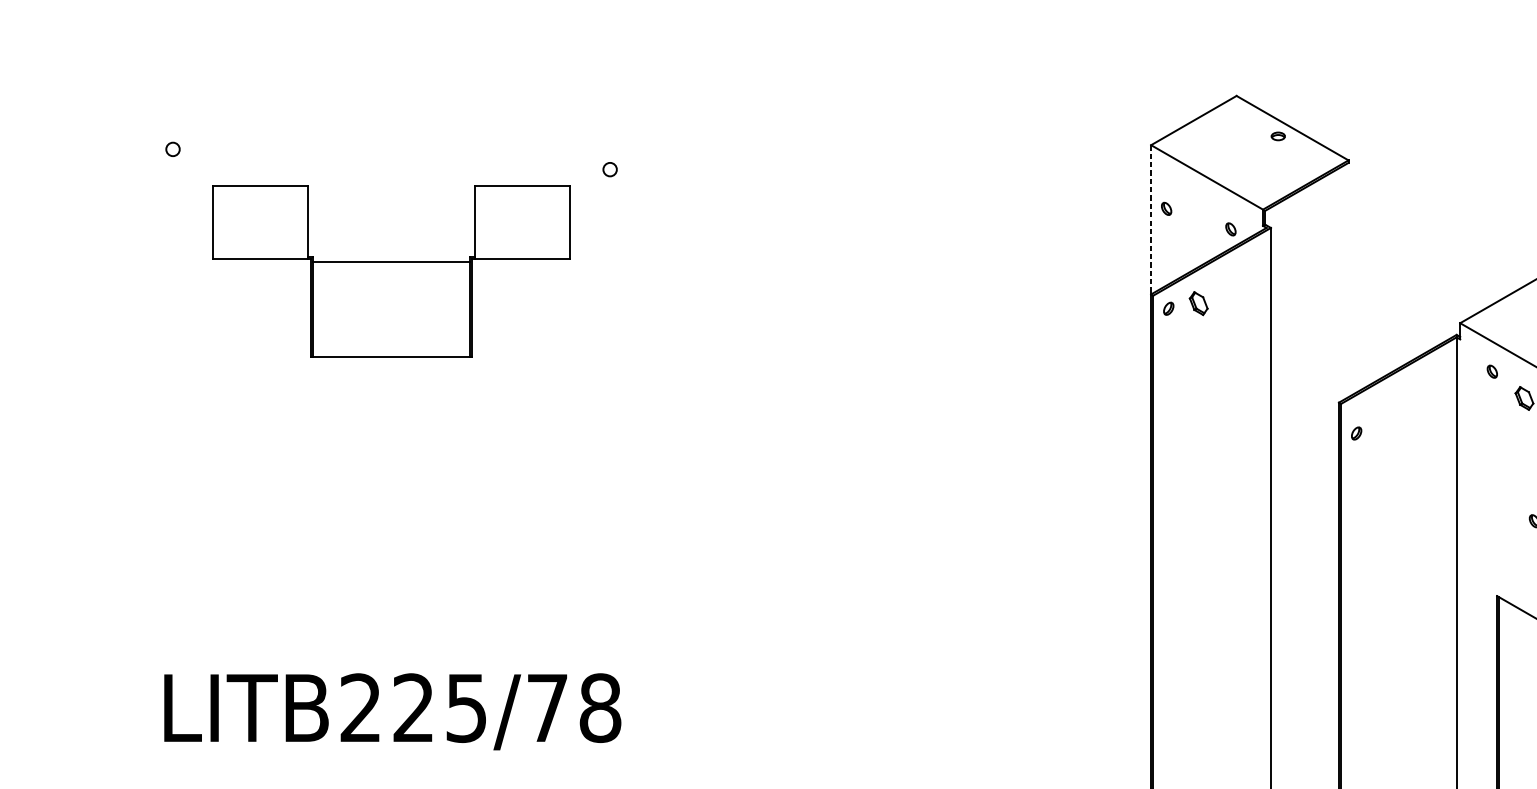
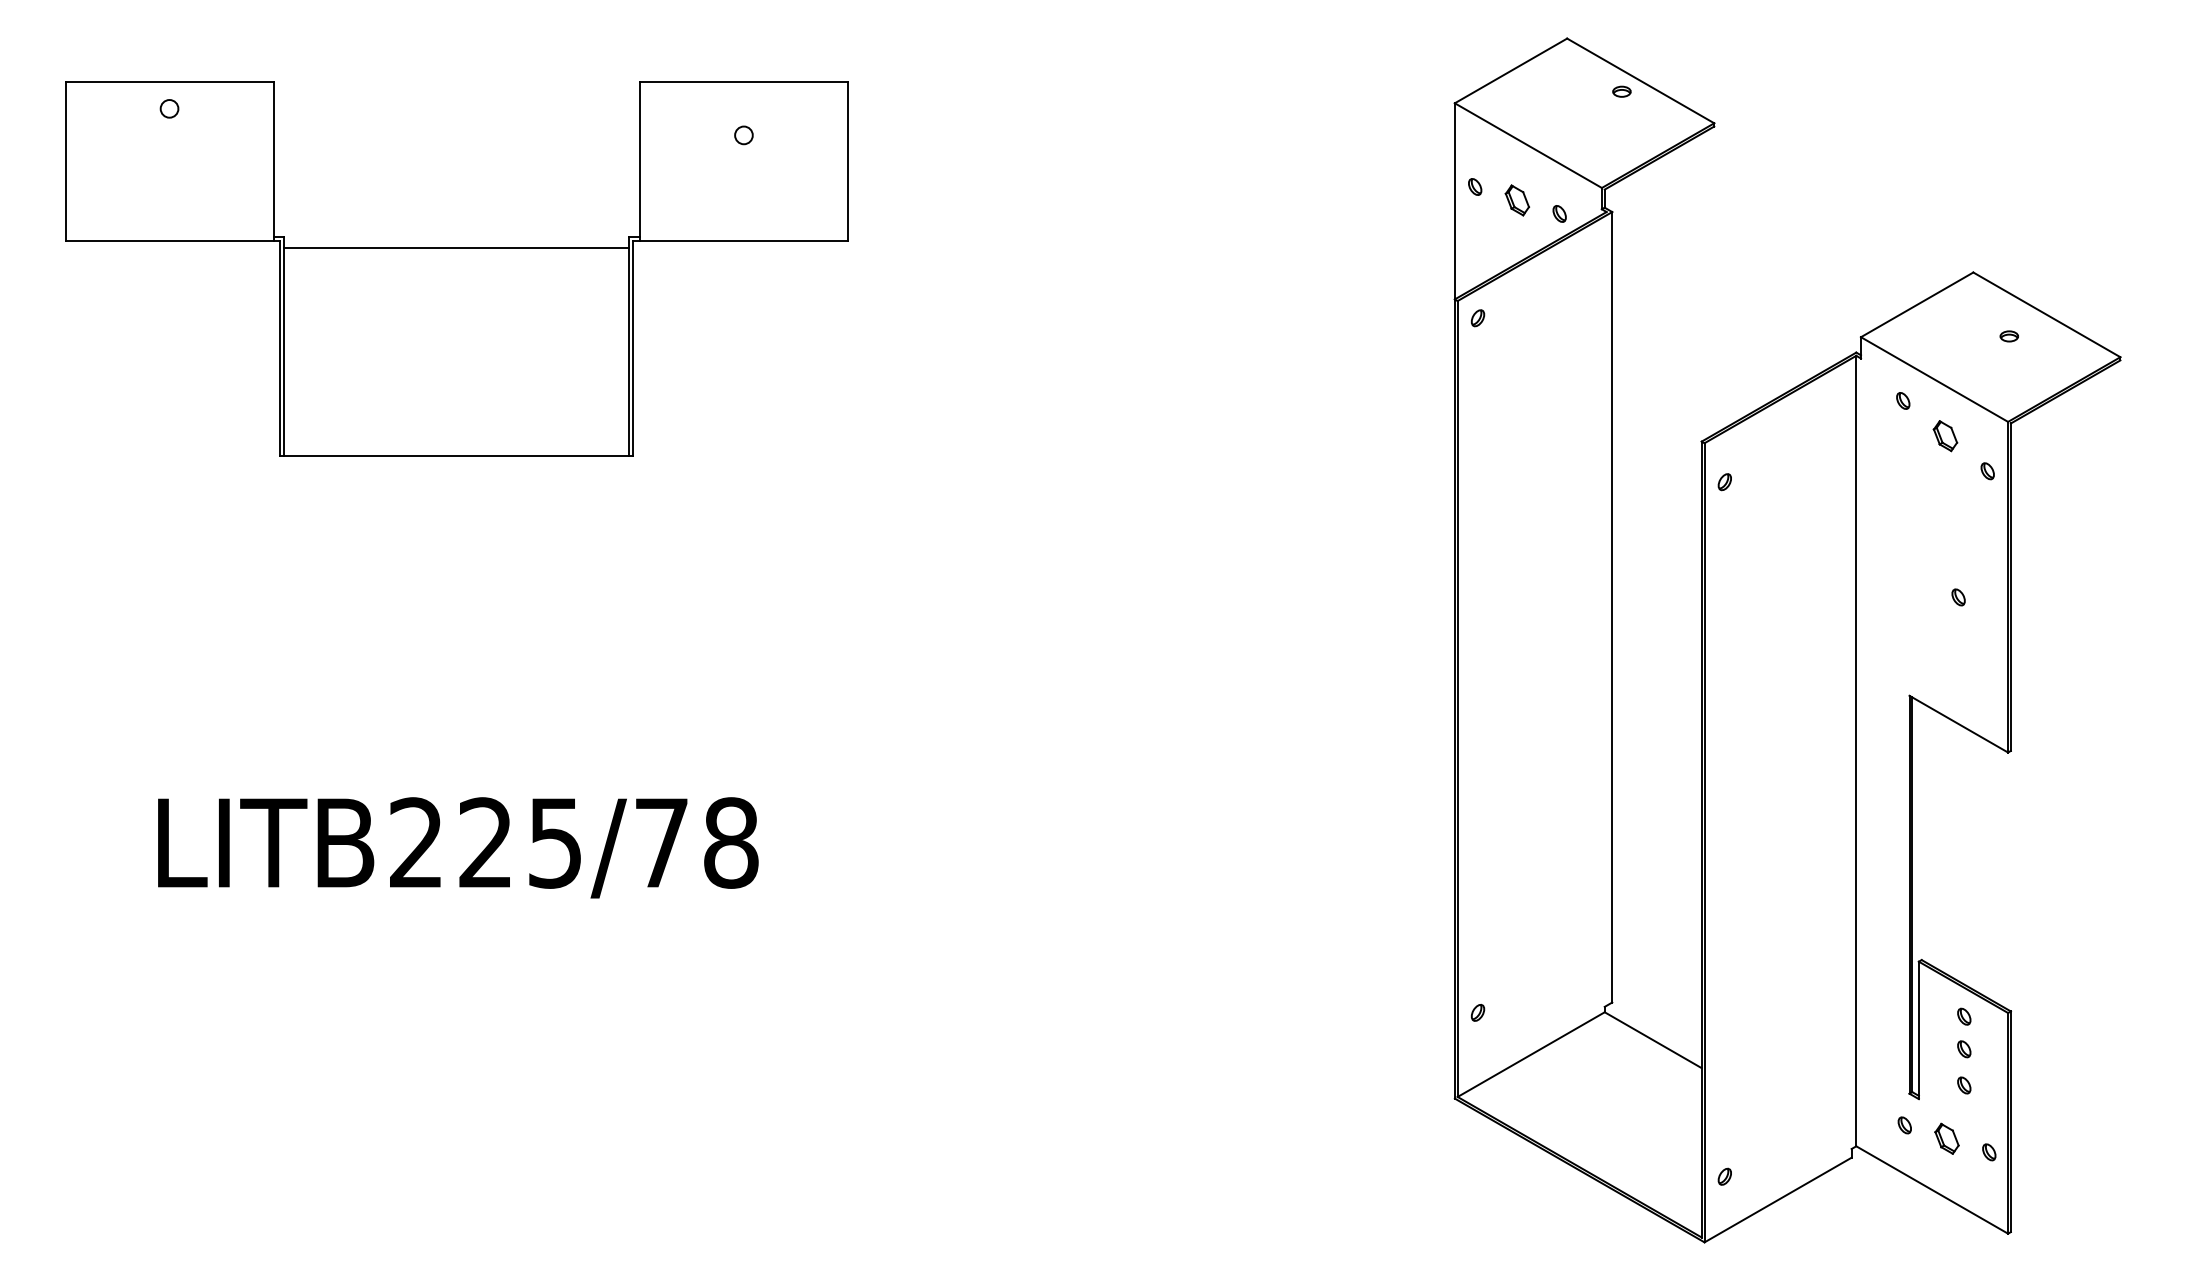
line: (1150, 219) -> (1454, 201), dashed -> solid
part: (391, 270) -> (456, 268), size x1.67
part: (1198, 303) -> (1517, 200), moved

